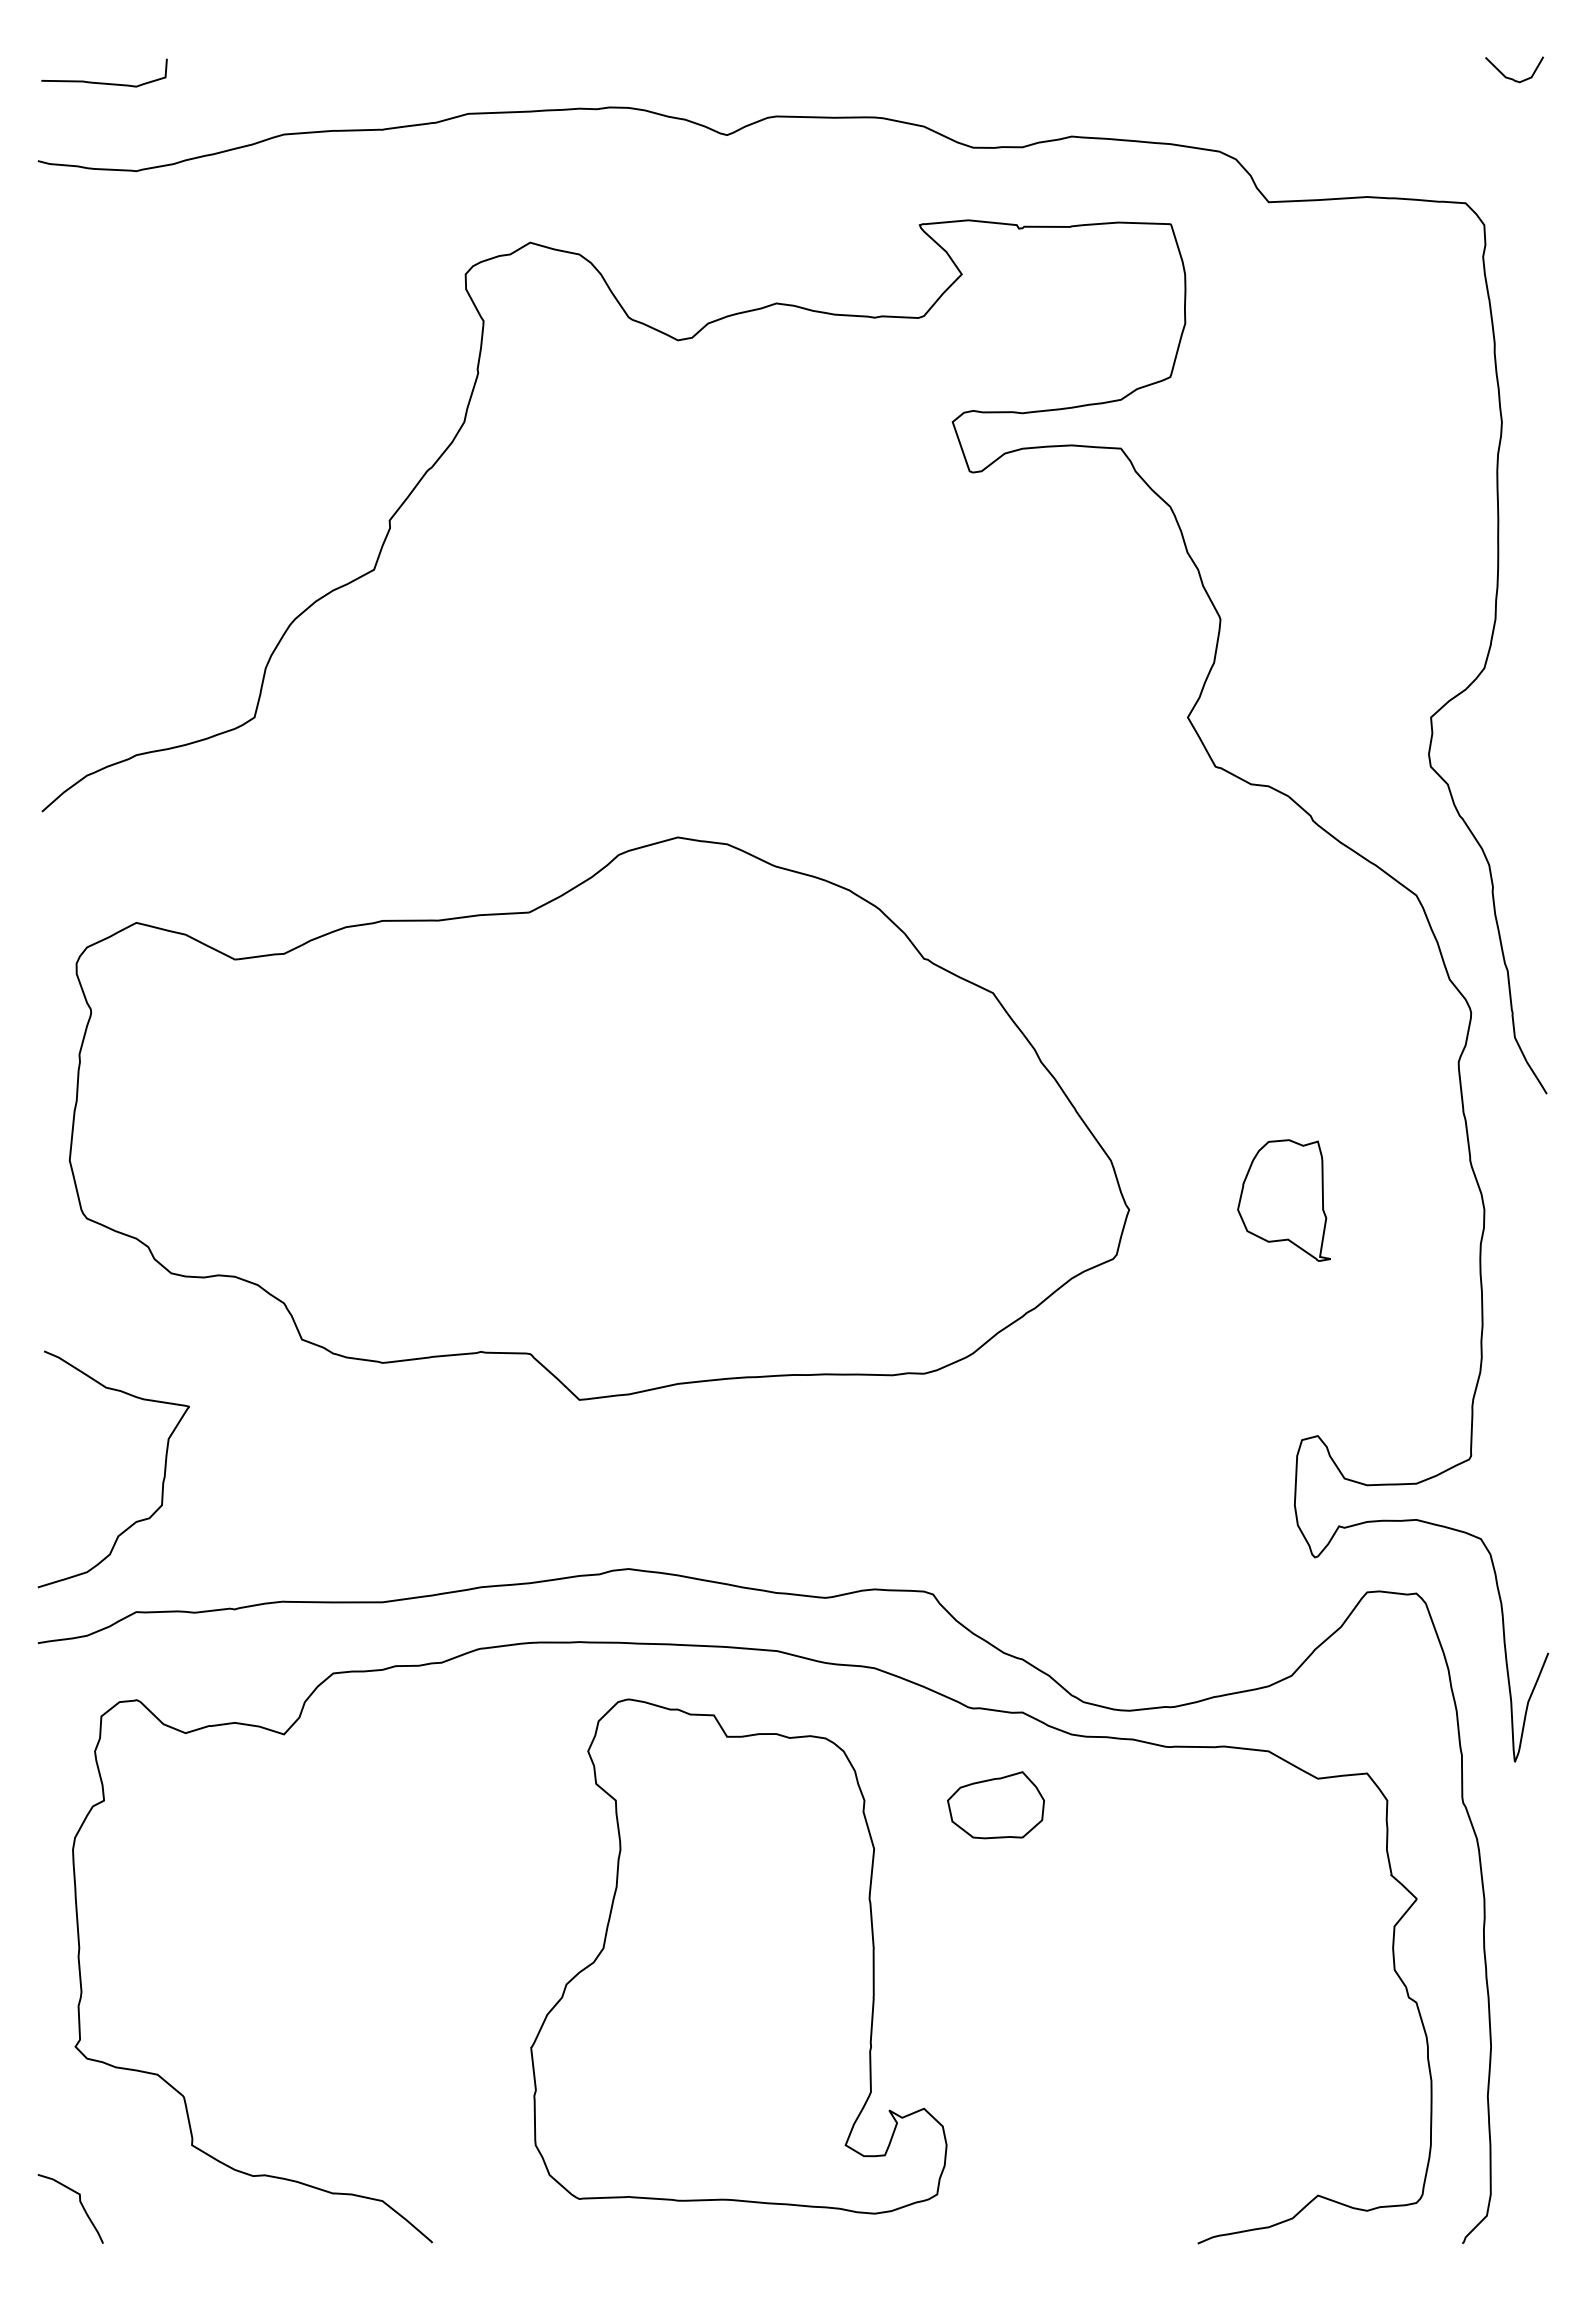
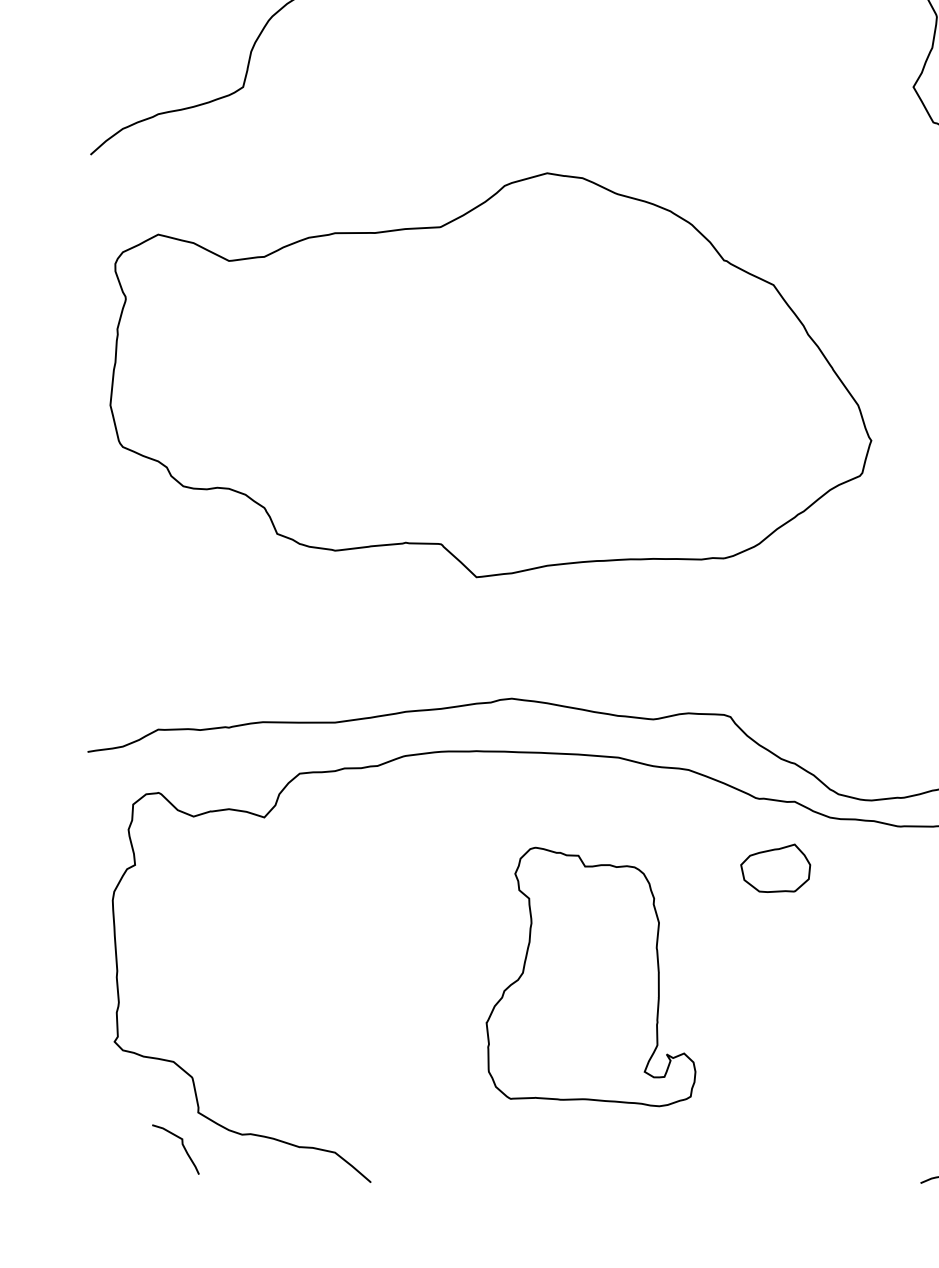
curve: (162, 1480) -> (177, 635), removed
part: (738, 1956) -> (590, 976), size x0.7
curve: (80, 2204) -> (182, 1146), moved

